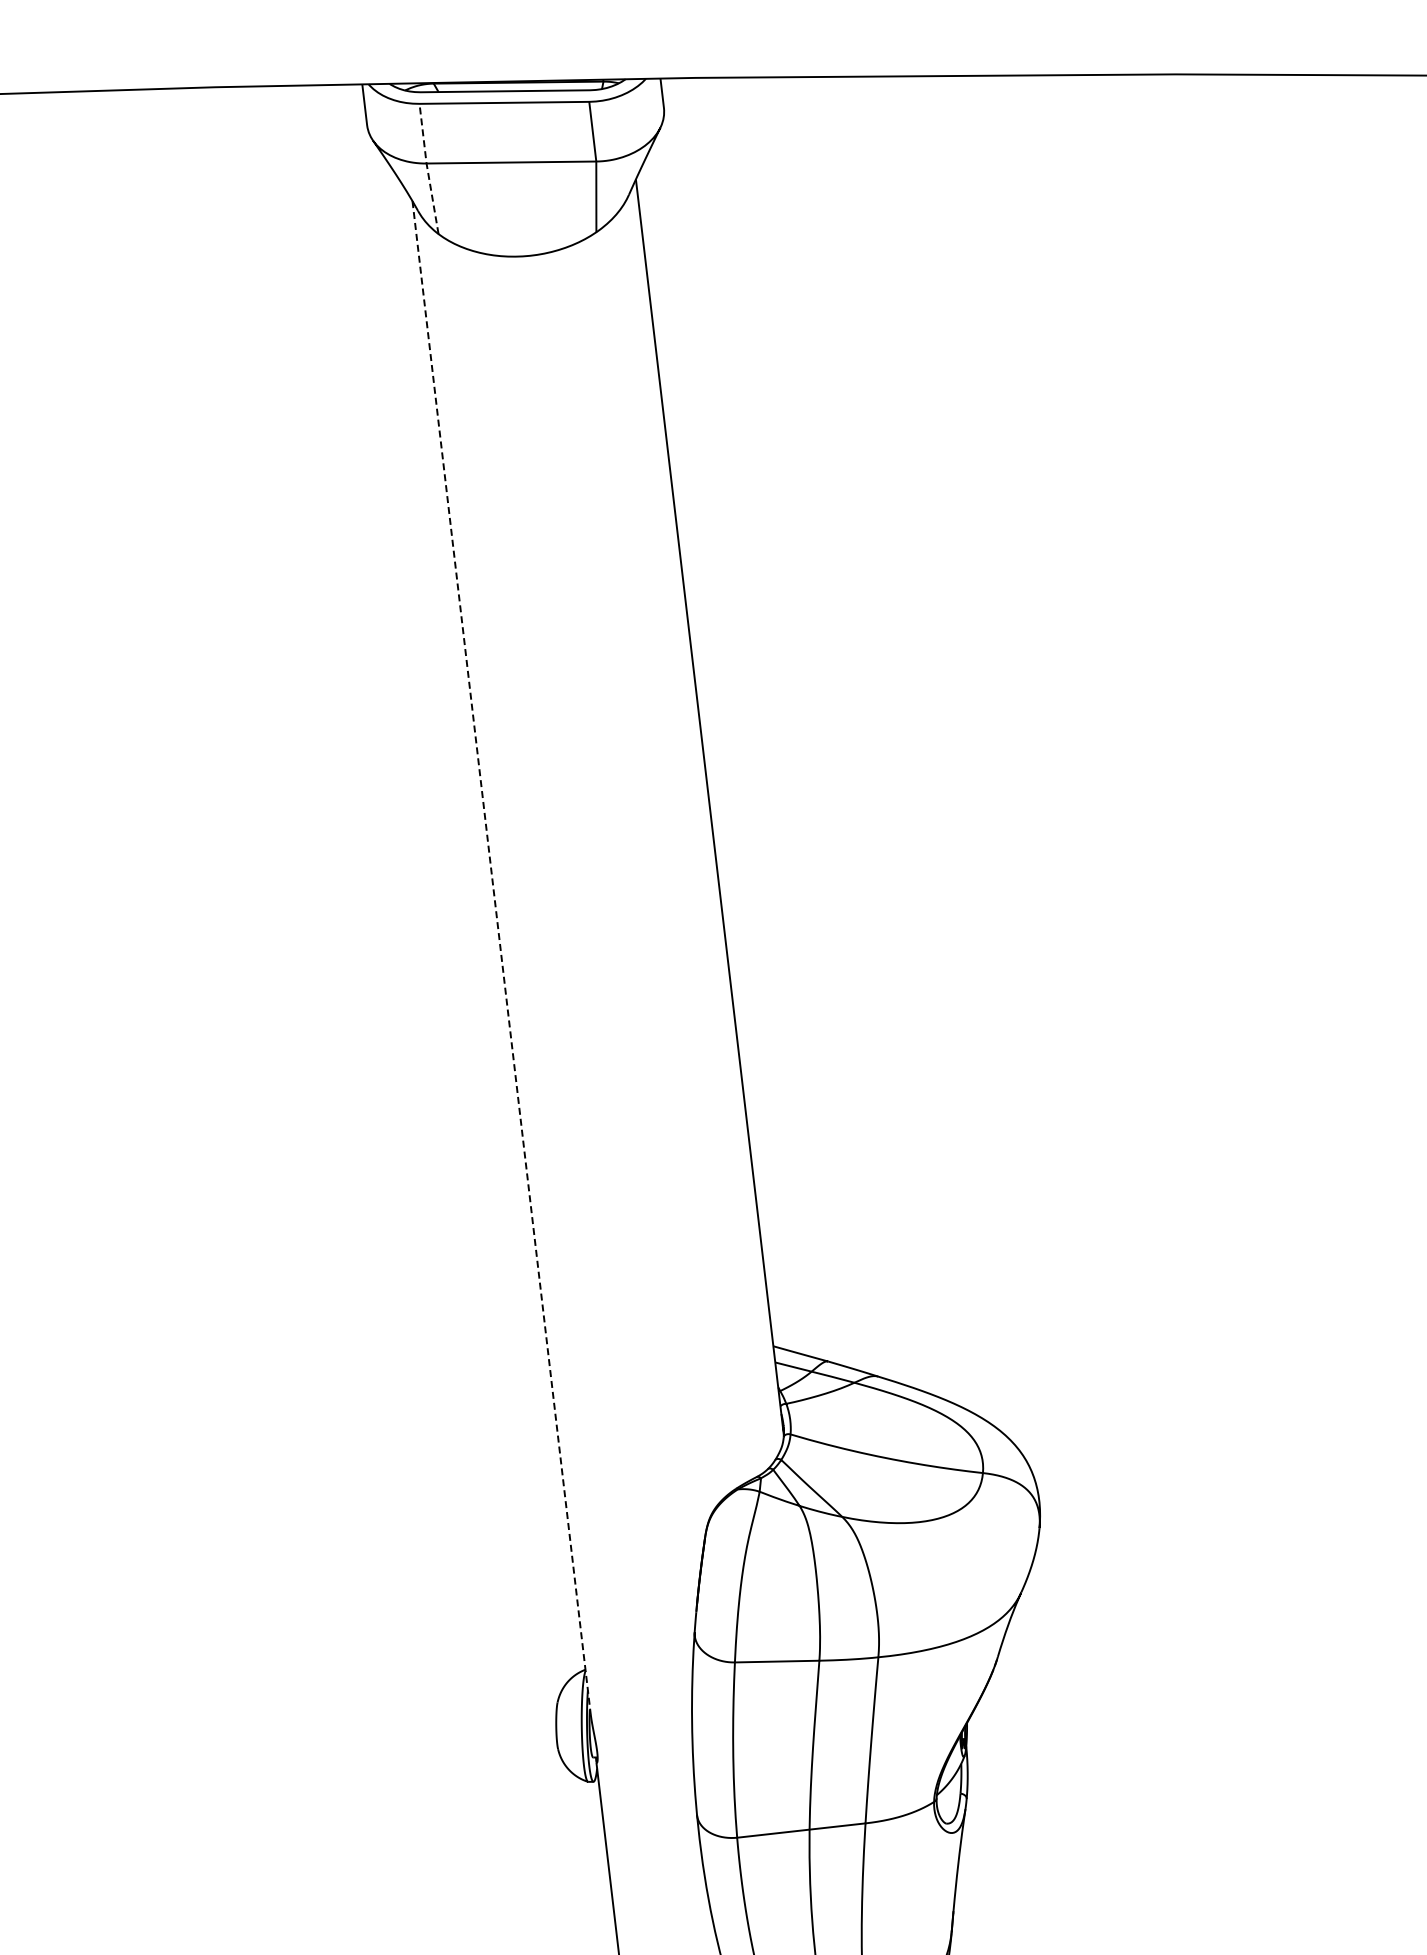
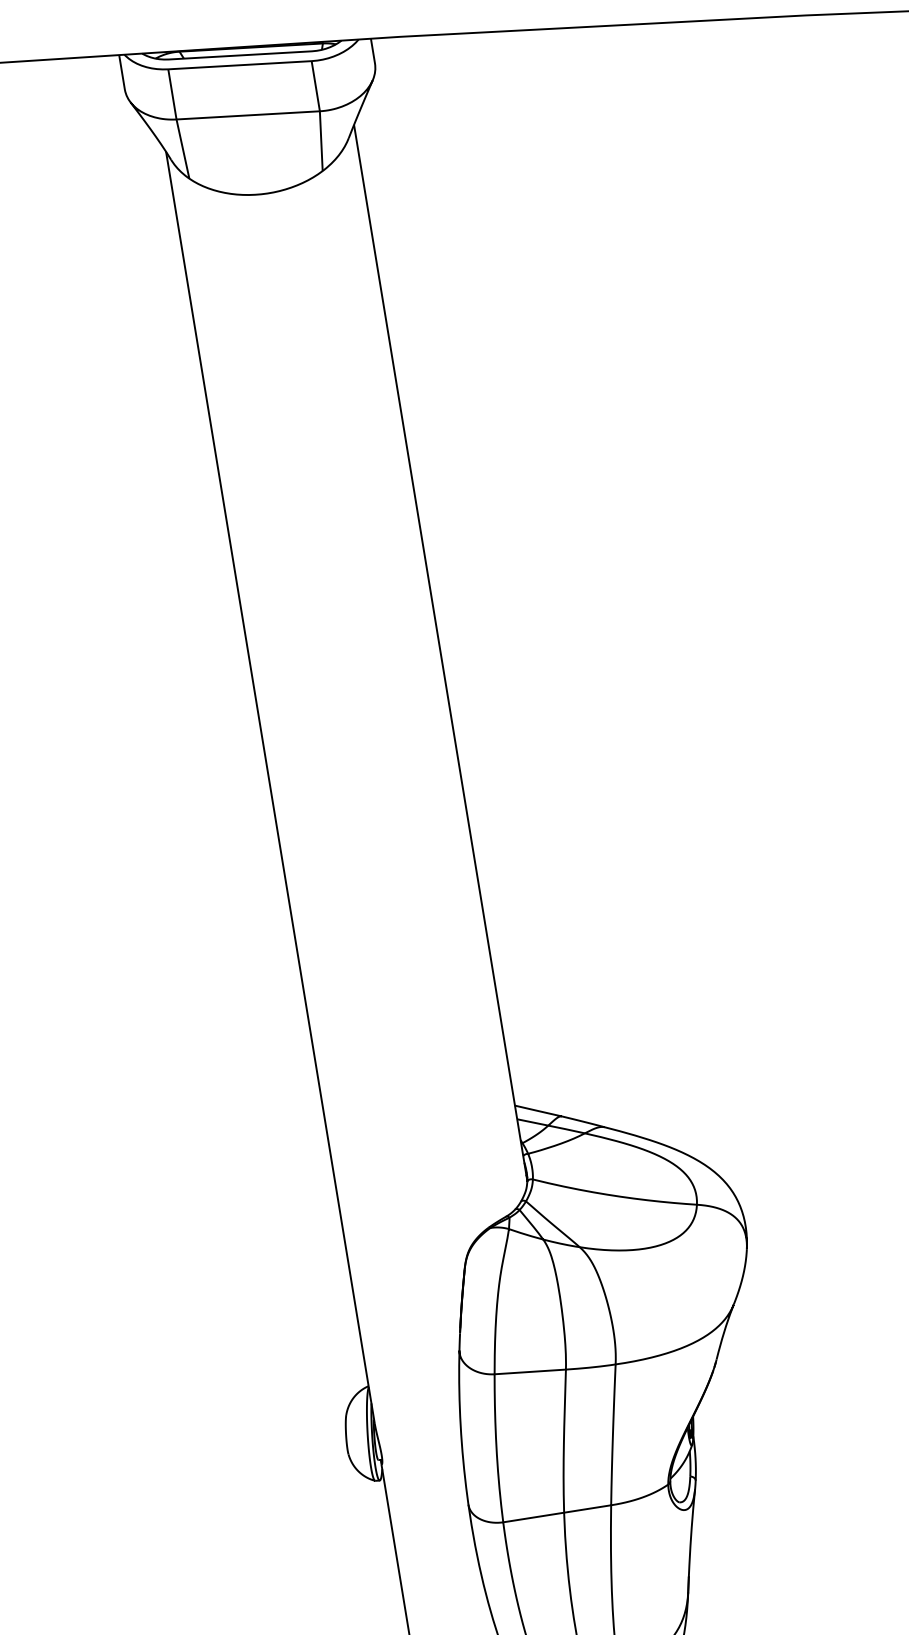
line: (427, 168) -> (177, 123), dashed -> solid
line: (501, 957) -> (270, 787), dashed -> solid

